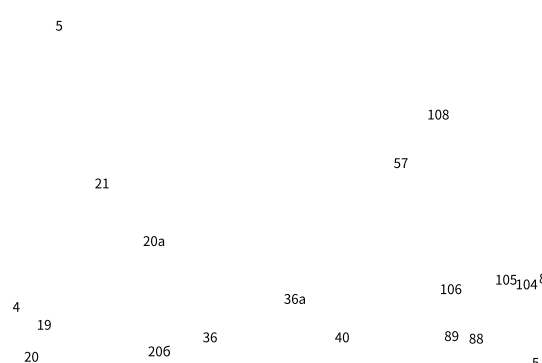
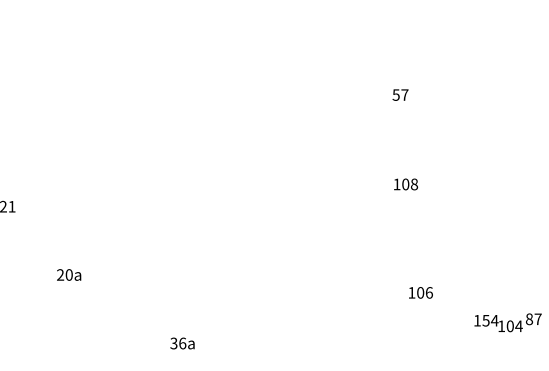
text: (438, 114) -> (406, 184), moved
text: (400, 163) -> (400, 95), moved
text: (509, 279) -> (490, 320), 105 -> 154
text: (451, 289) -> (421, 293), moved
text: (294, 298) -> (182, 342), moved

